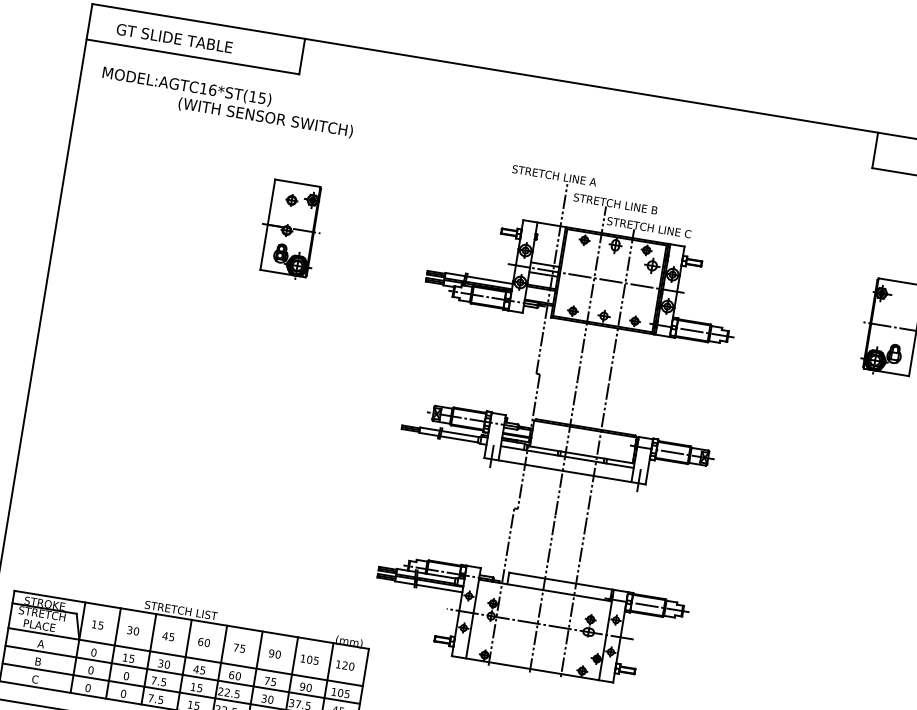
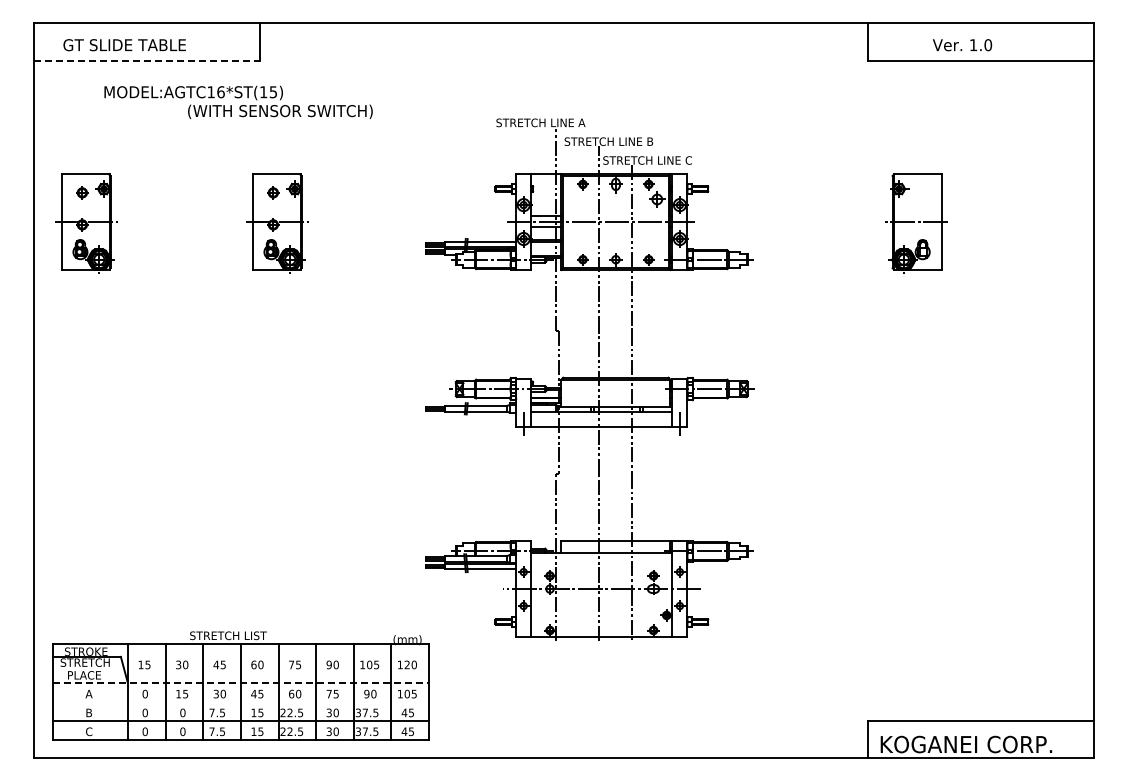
line: (192, 57) -> (146, 61), solid -> dashed
text: (227, 101) -> (238, 101), moved
part: (111, 200) -> (86, 223), added
line: (186, 657) -> (241, 683), solid -> dashed
line: (182, 675) -> (240, 702), removed

